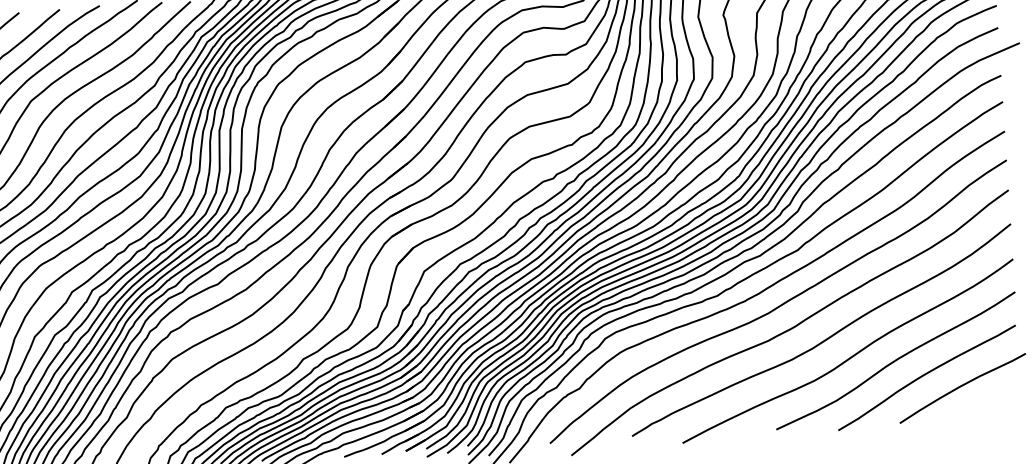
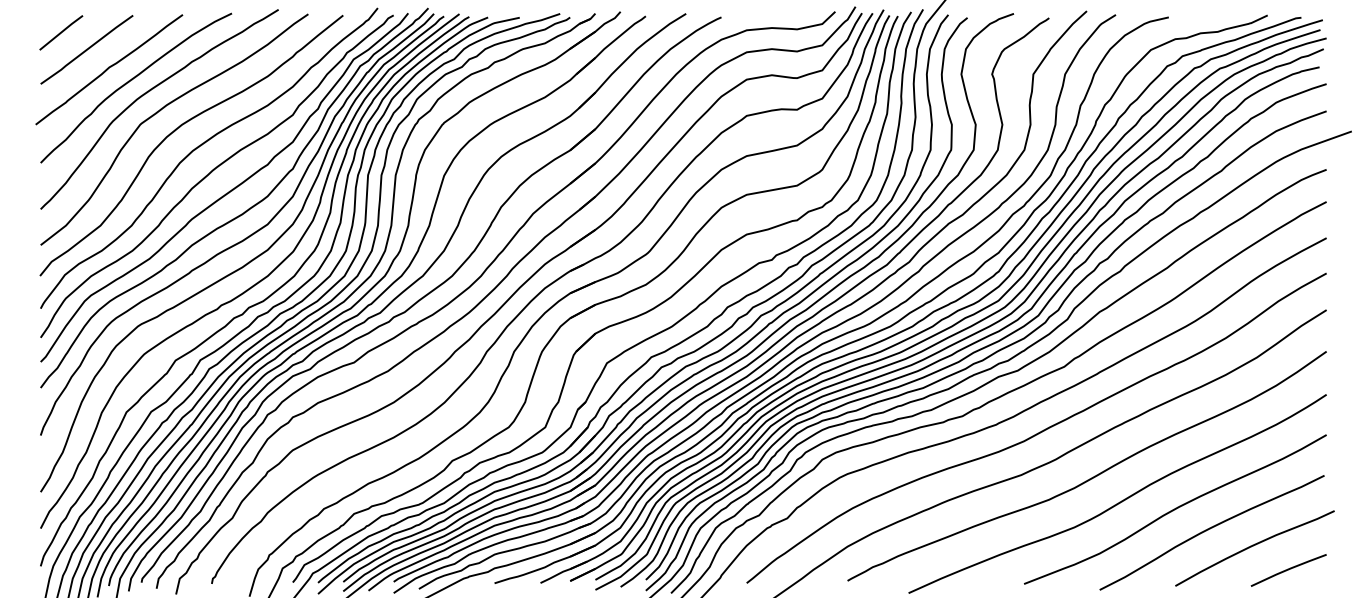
line: (991, 404) -> (1288, 570), added

